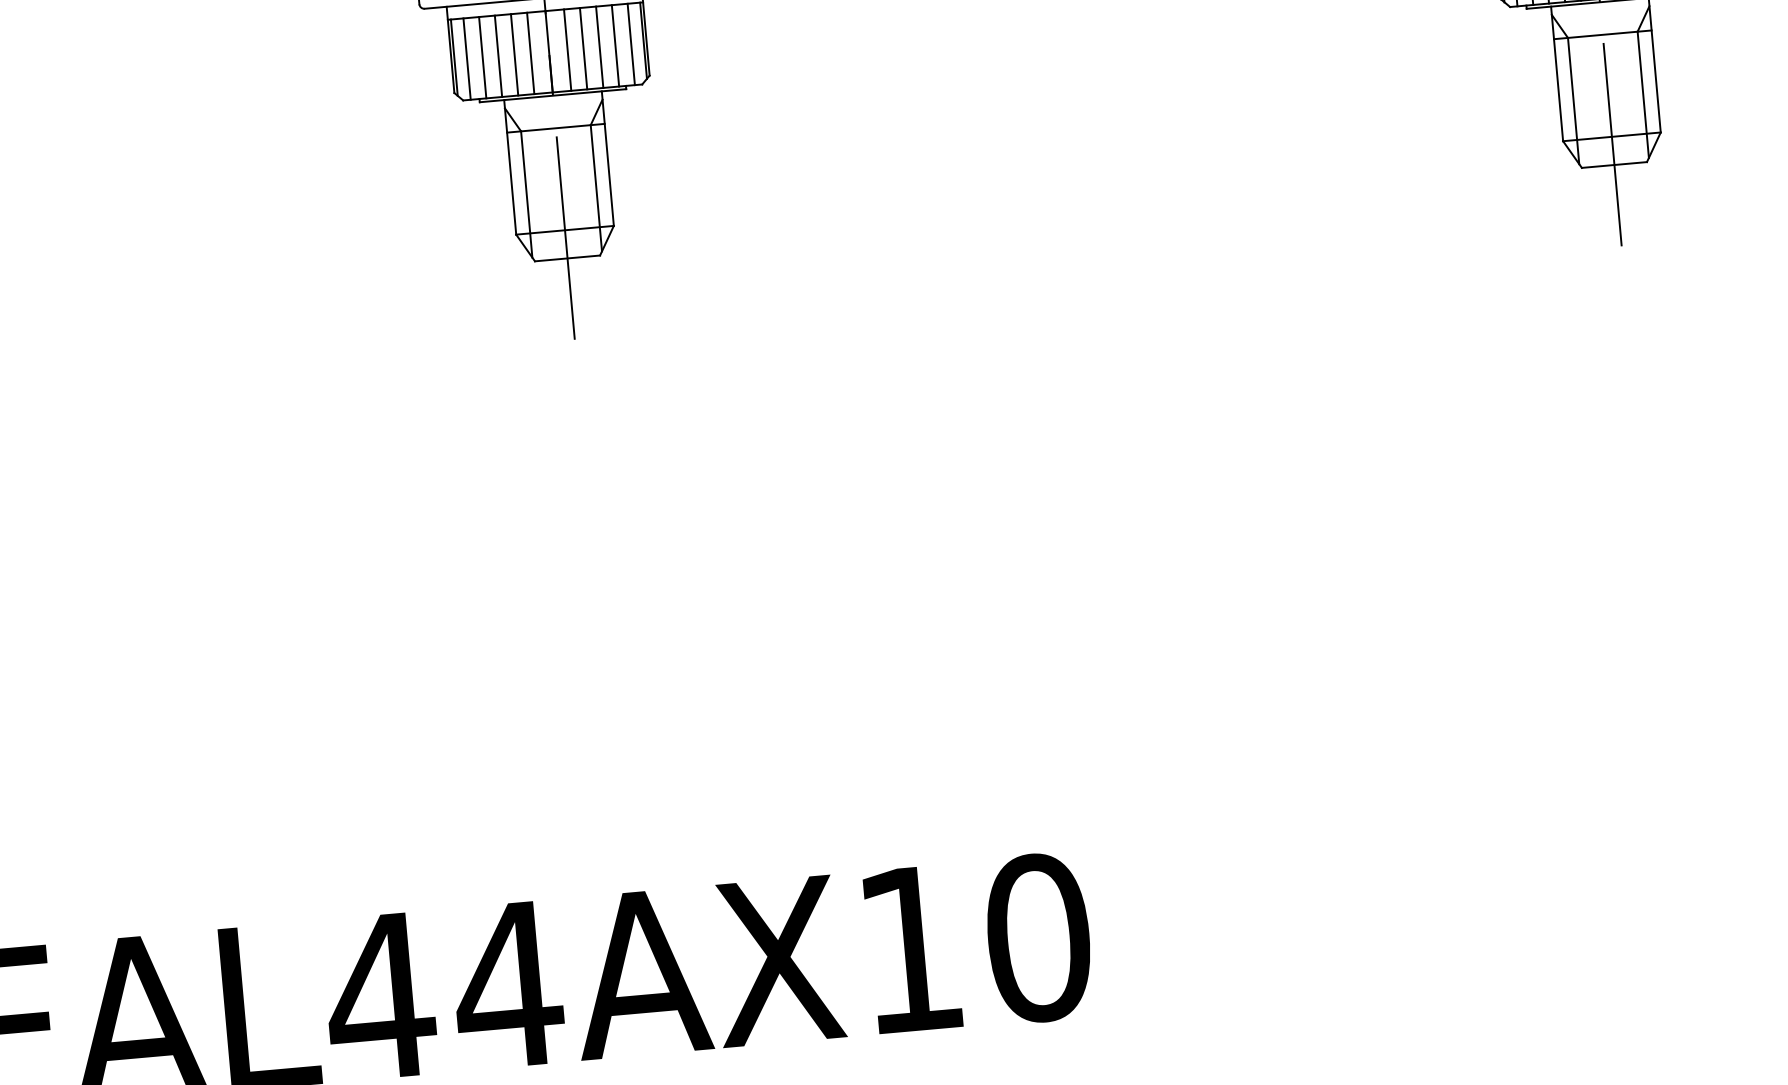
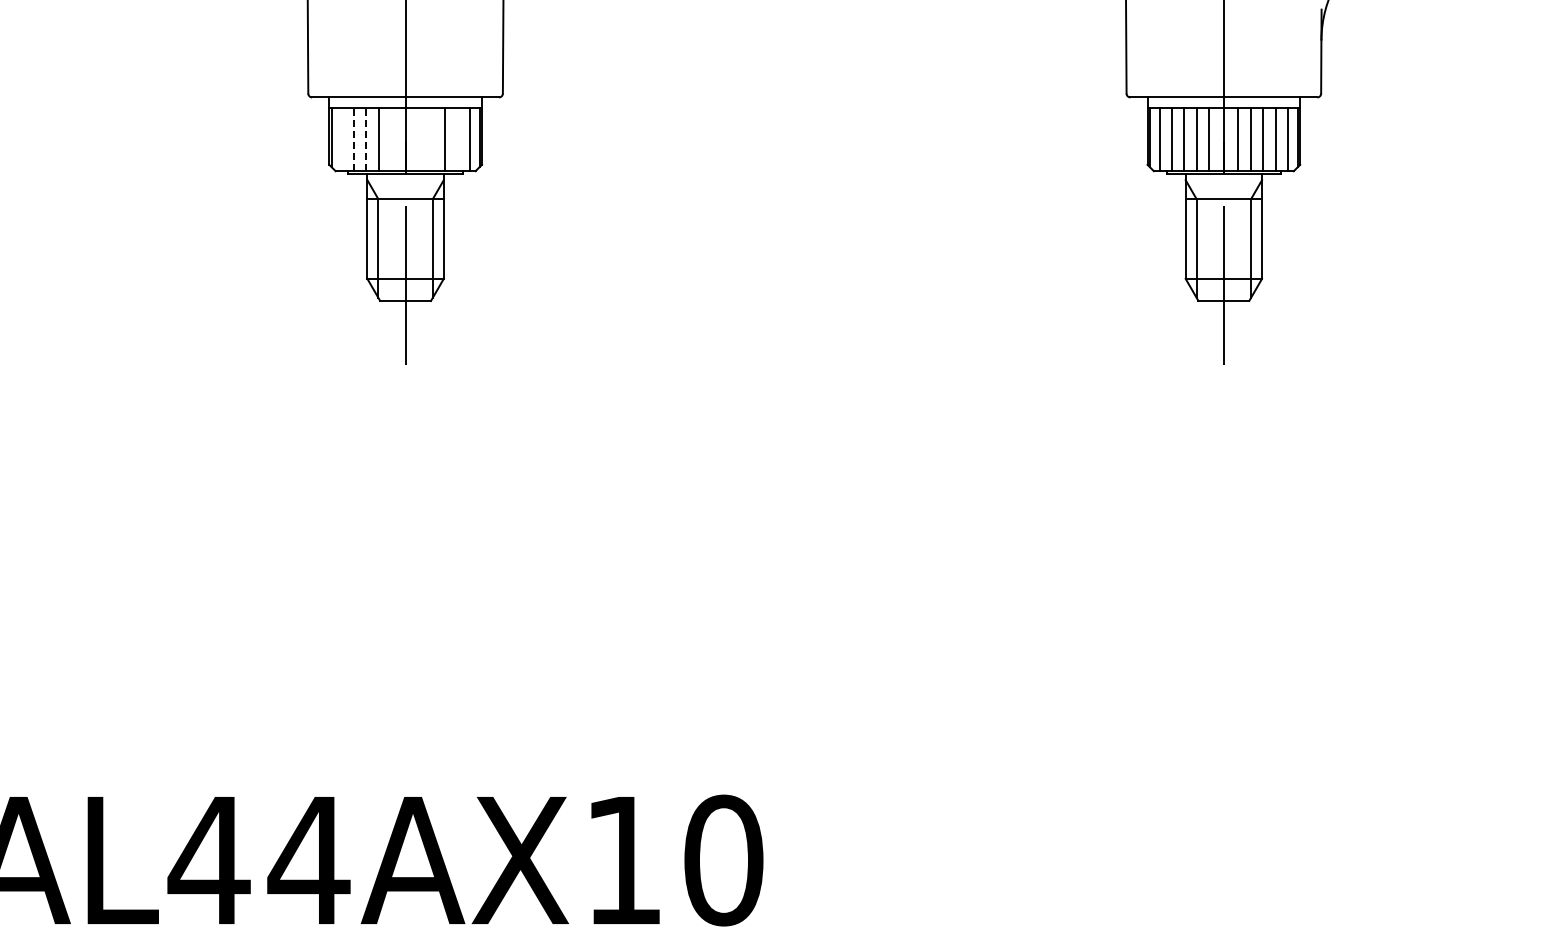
line: (615, 45) -> (457, 139), removed
line: (583, 48) -> (432, 139), removed
line: (568, 50) -> (420, 139), removed
line: (531, 53) -> (391, 139), removed
line: (499, 56) -> (366, 139), solid -> dashed
line: (482, 57) -> (353, 139), solid -> dashed
line: (467, 59) -> (341, 139), removed

